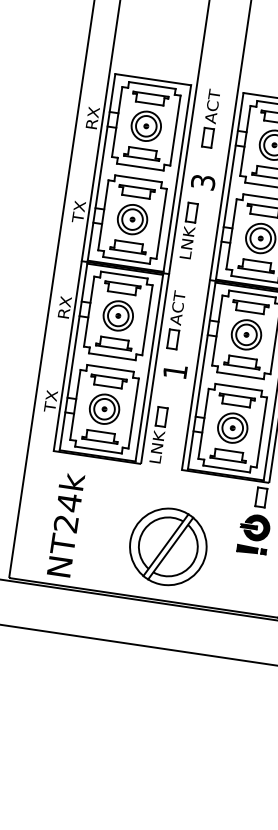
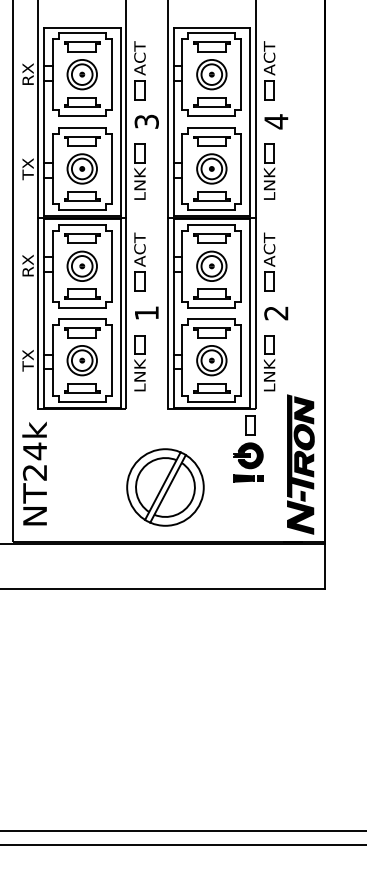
part: (210, 118) -> (139, 70), moved
part: (158, 435) -> (139, 363), moved
text: (65, 524) -> (34, 473), moved

